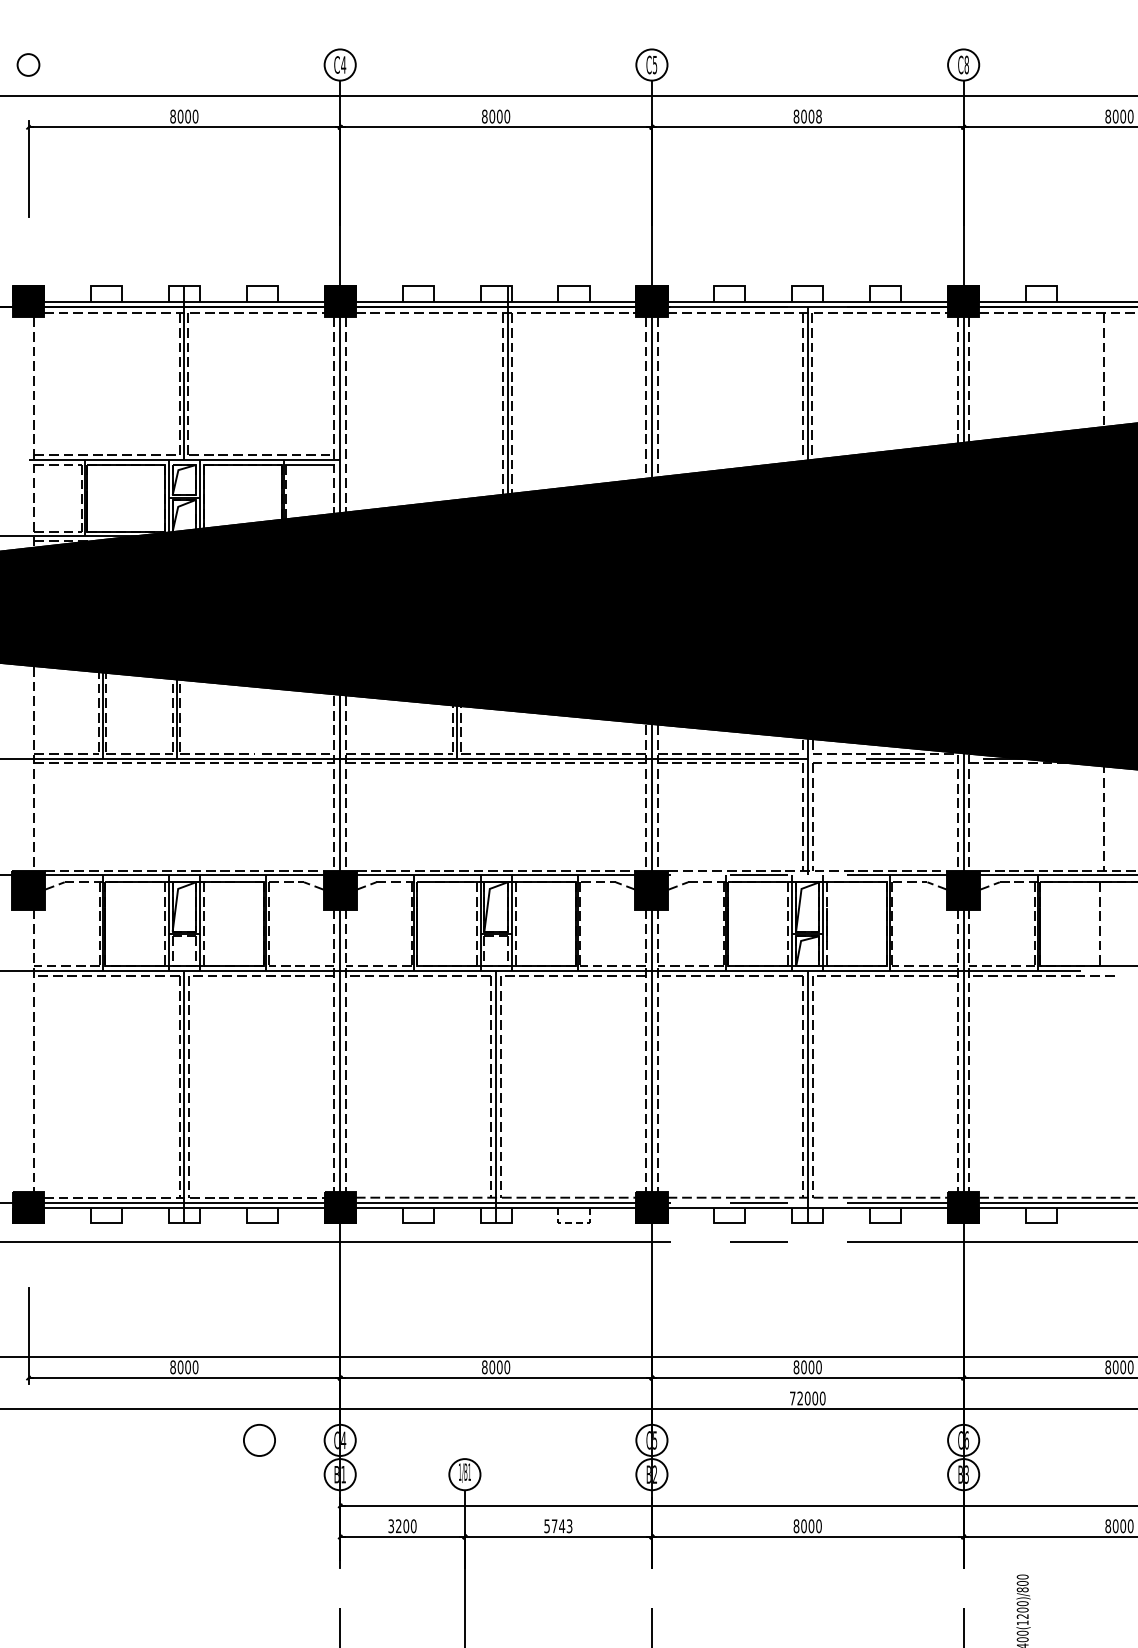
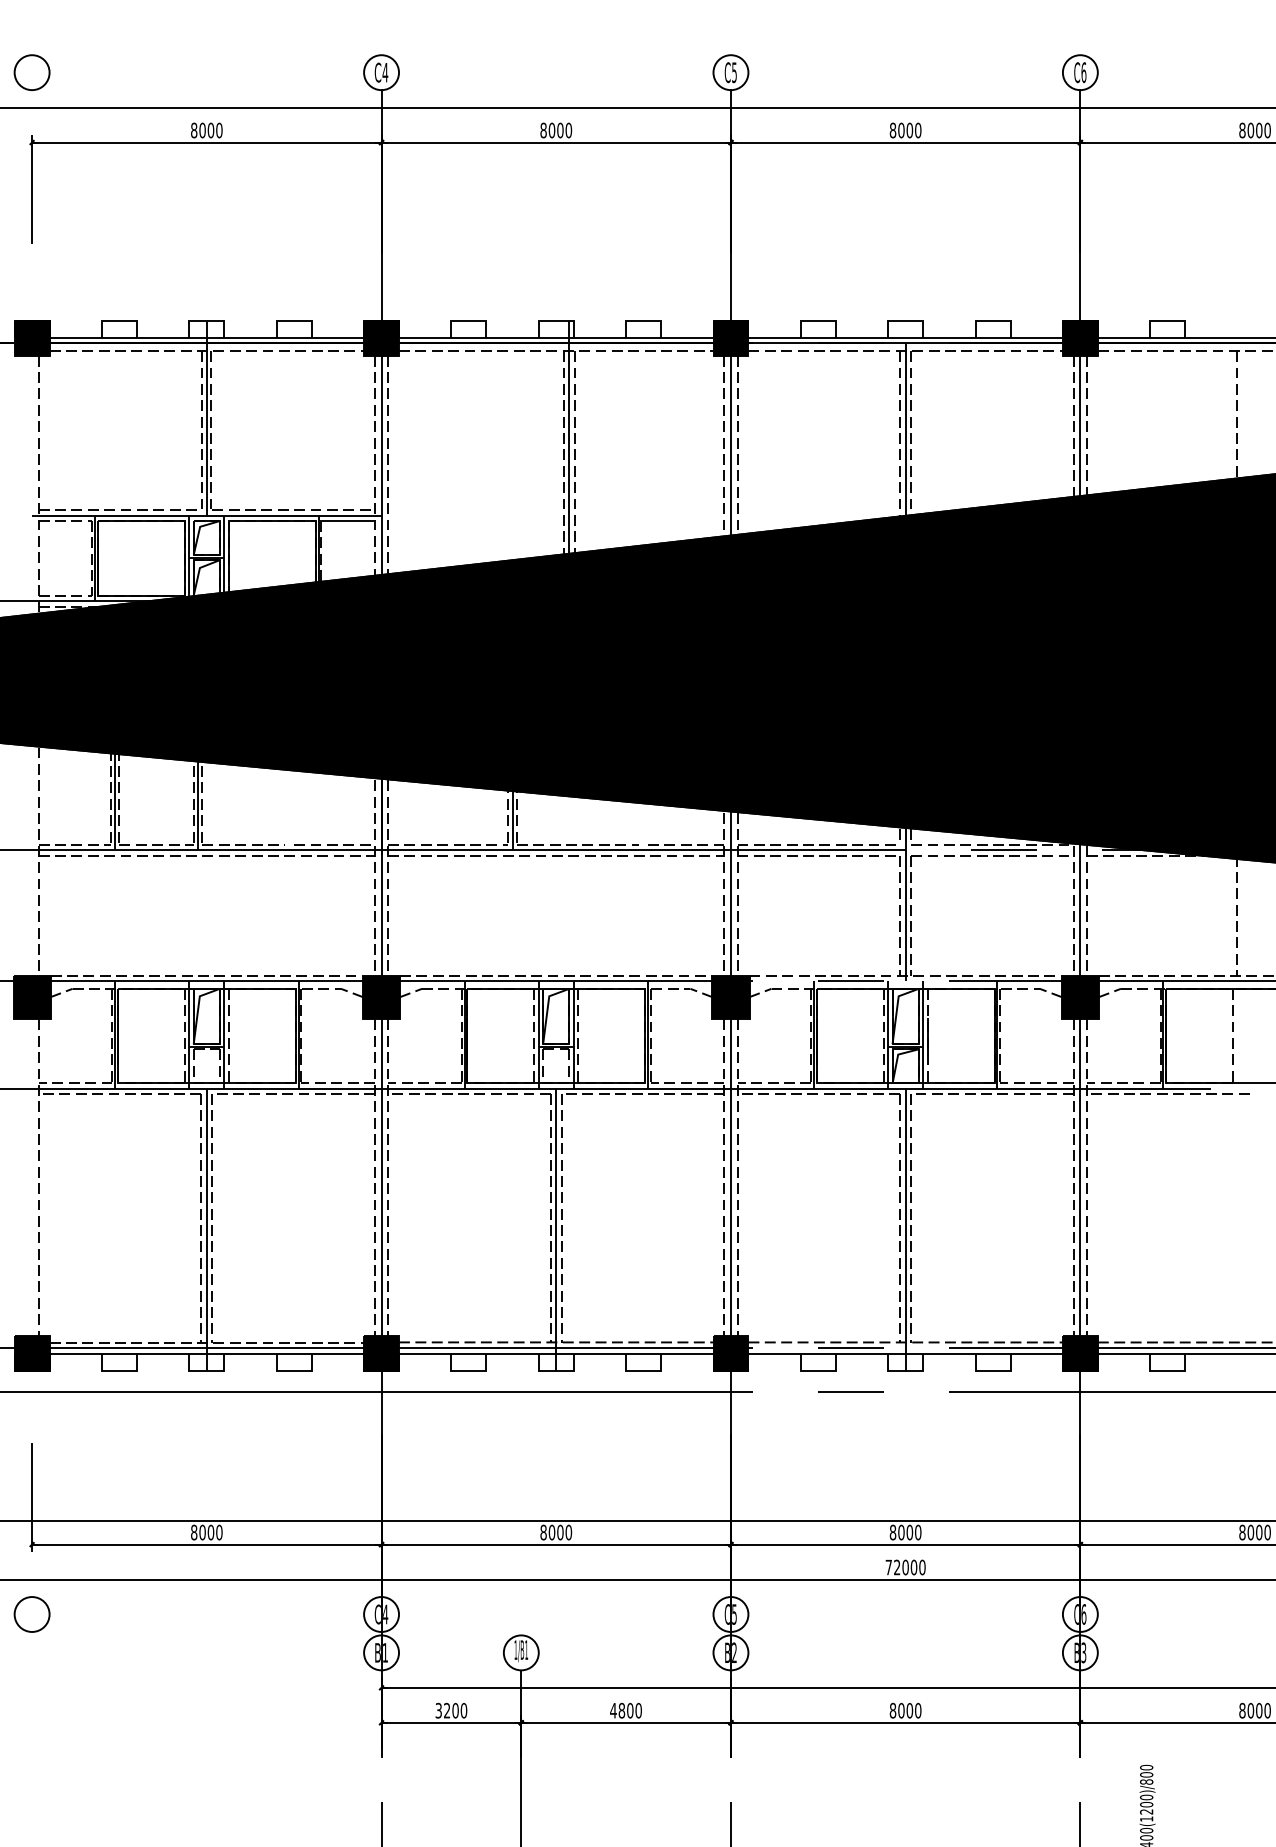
circle: (28, 64) -> (32, 72), size x1.43
text: (966, 64) -> (1083, 72), C8 -> C6
text: (818, 116) -> (917, 130), 8008 -> 8000
line: (574, 1223) -> (644, 1371), dashed -> solid
circle: (259, 1440) -> (32, 1614), moved
text: (558, 1526) -> (626, 1711), 5743 -> 4800

